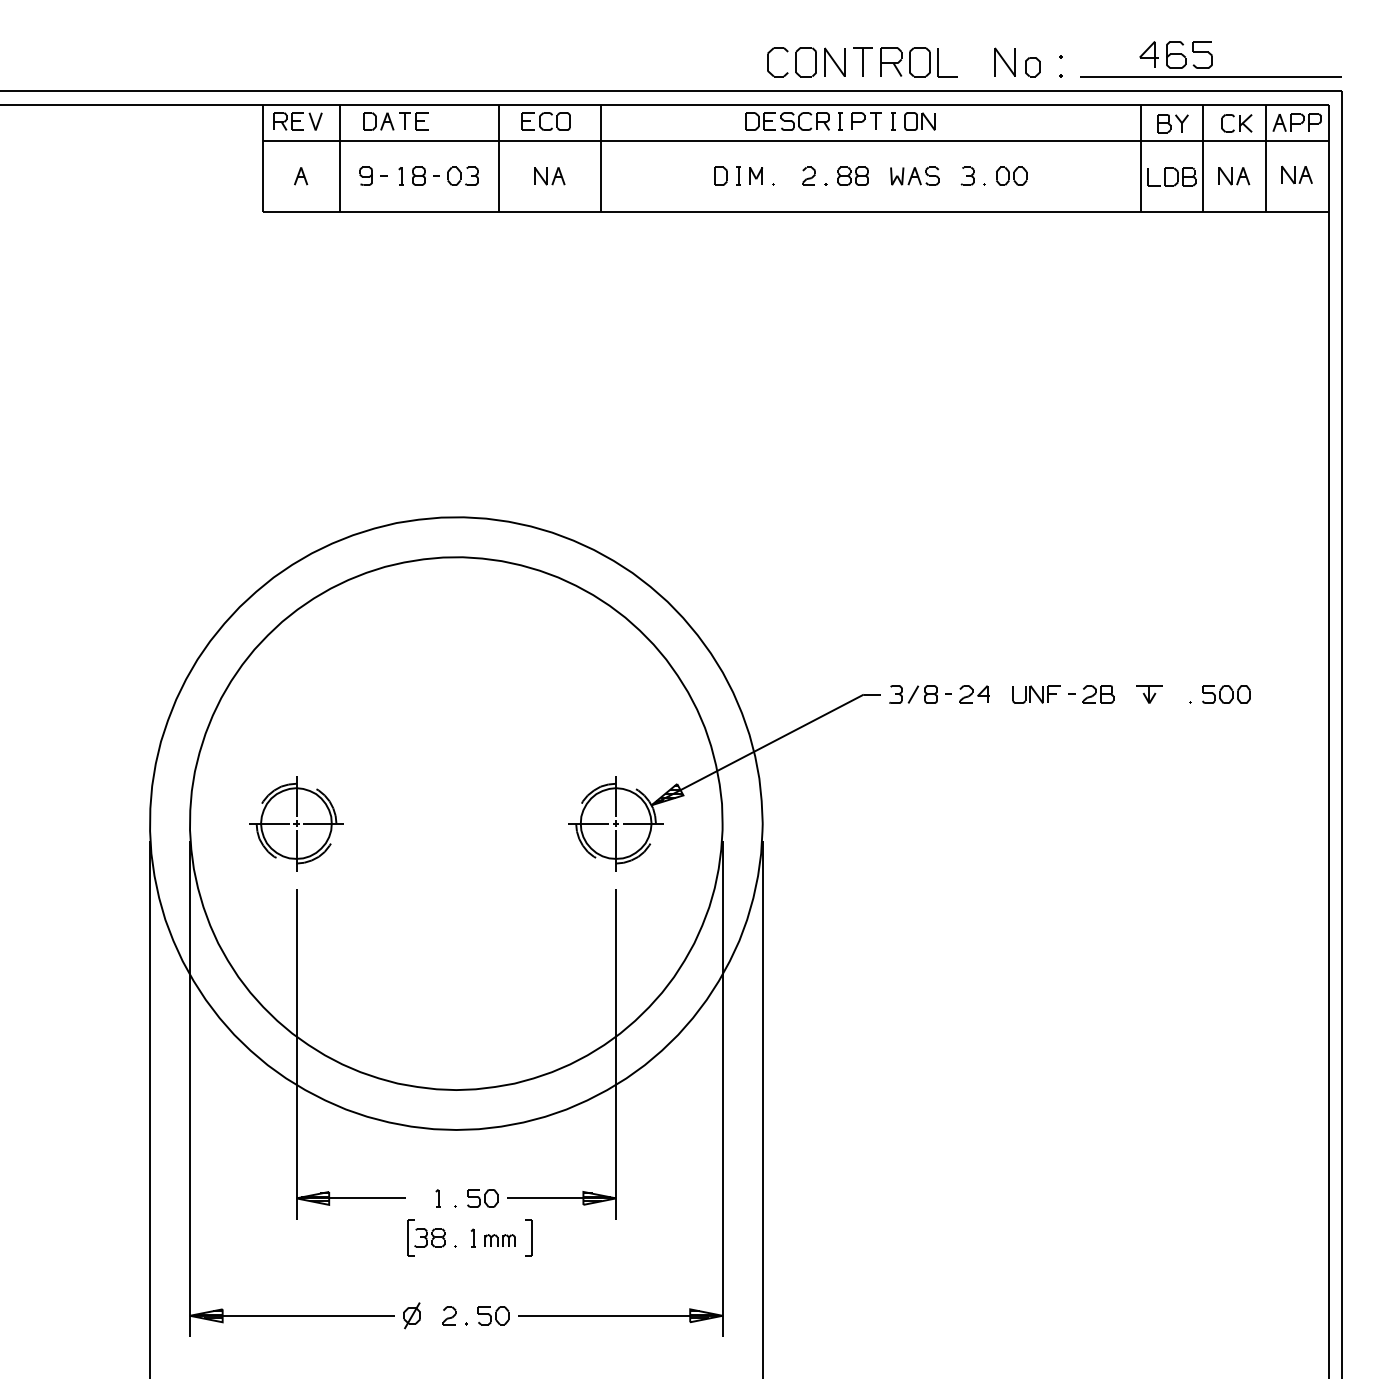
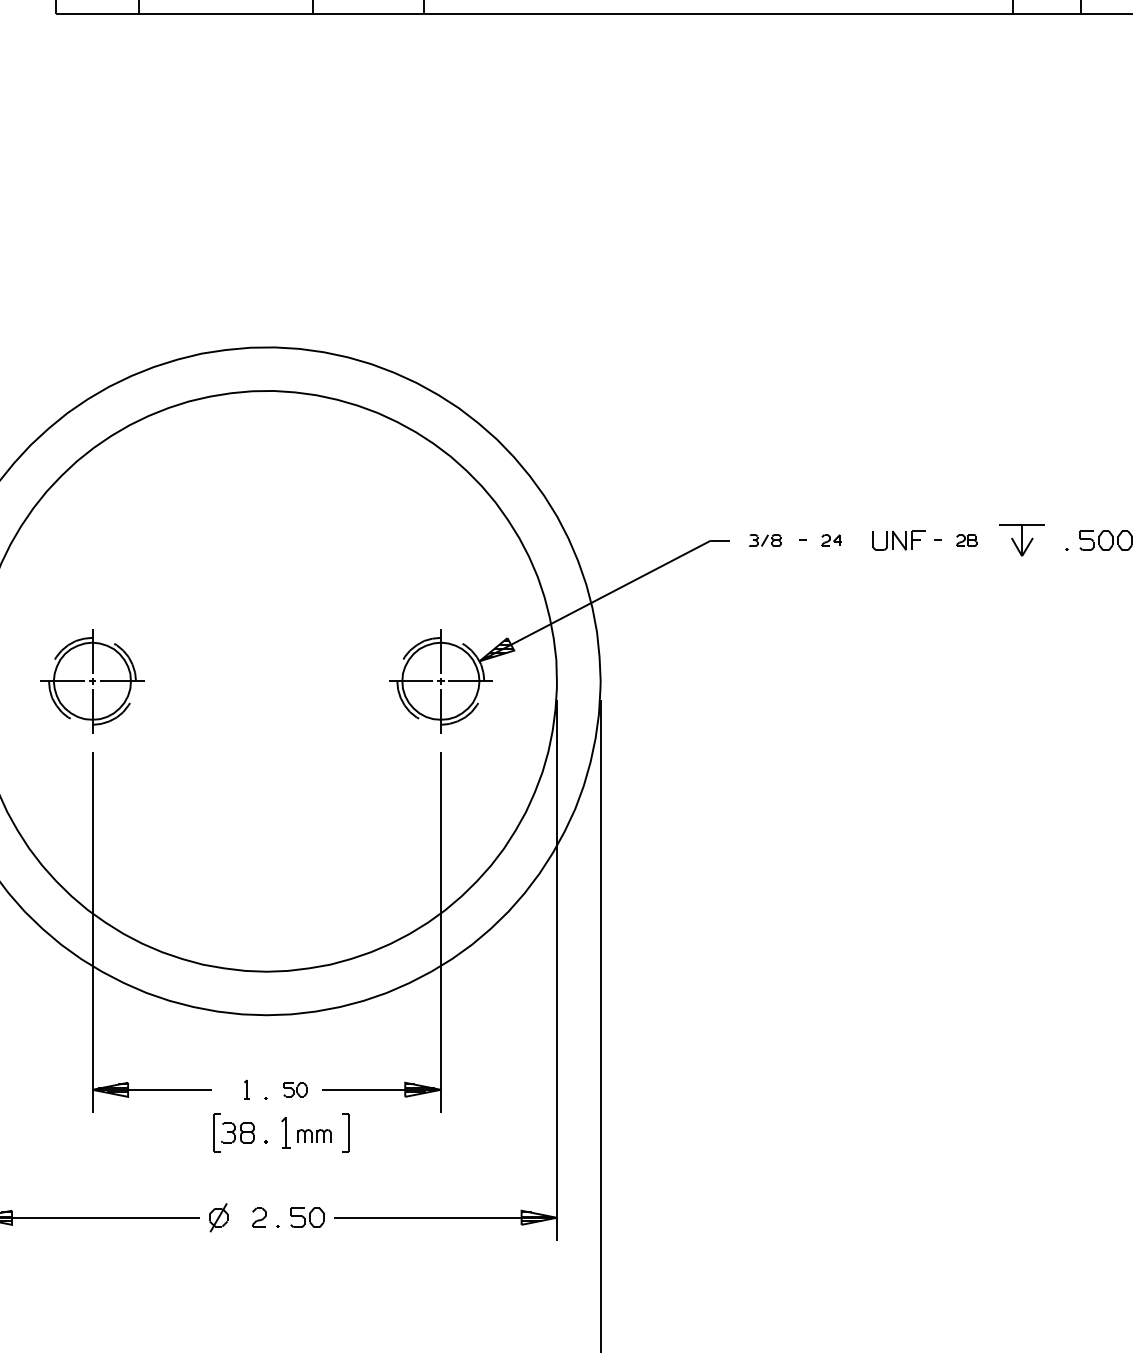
part: (913, 694) -> (765, 540), size x0.6
part: (974, 694) -> (831, 540), size x0.6
part: (1098, 694) -> (966, 540), size x0.6
part: (1149, 694) -> (1022, 540), size x1.6
part: (482, 1198) -> (295, 1089), size x0.7
part: (472, 1237) -> (284, 1132), size x1.6

